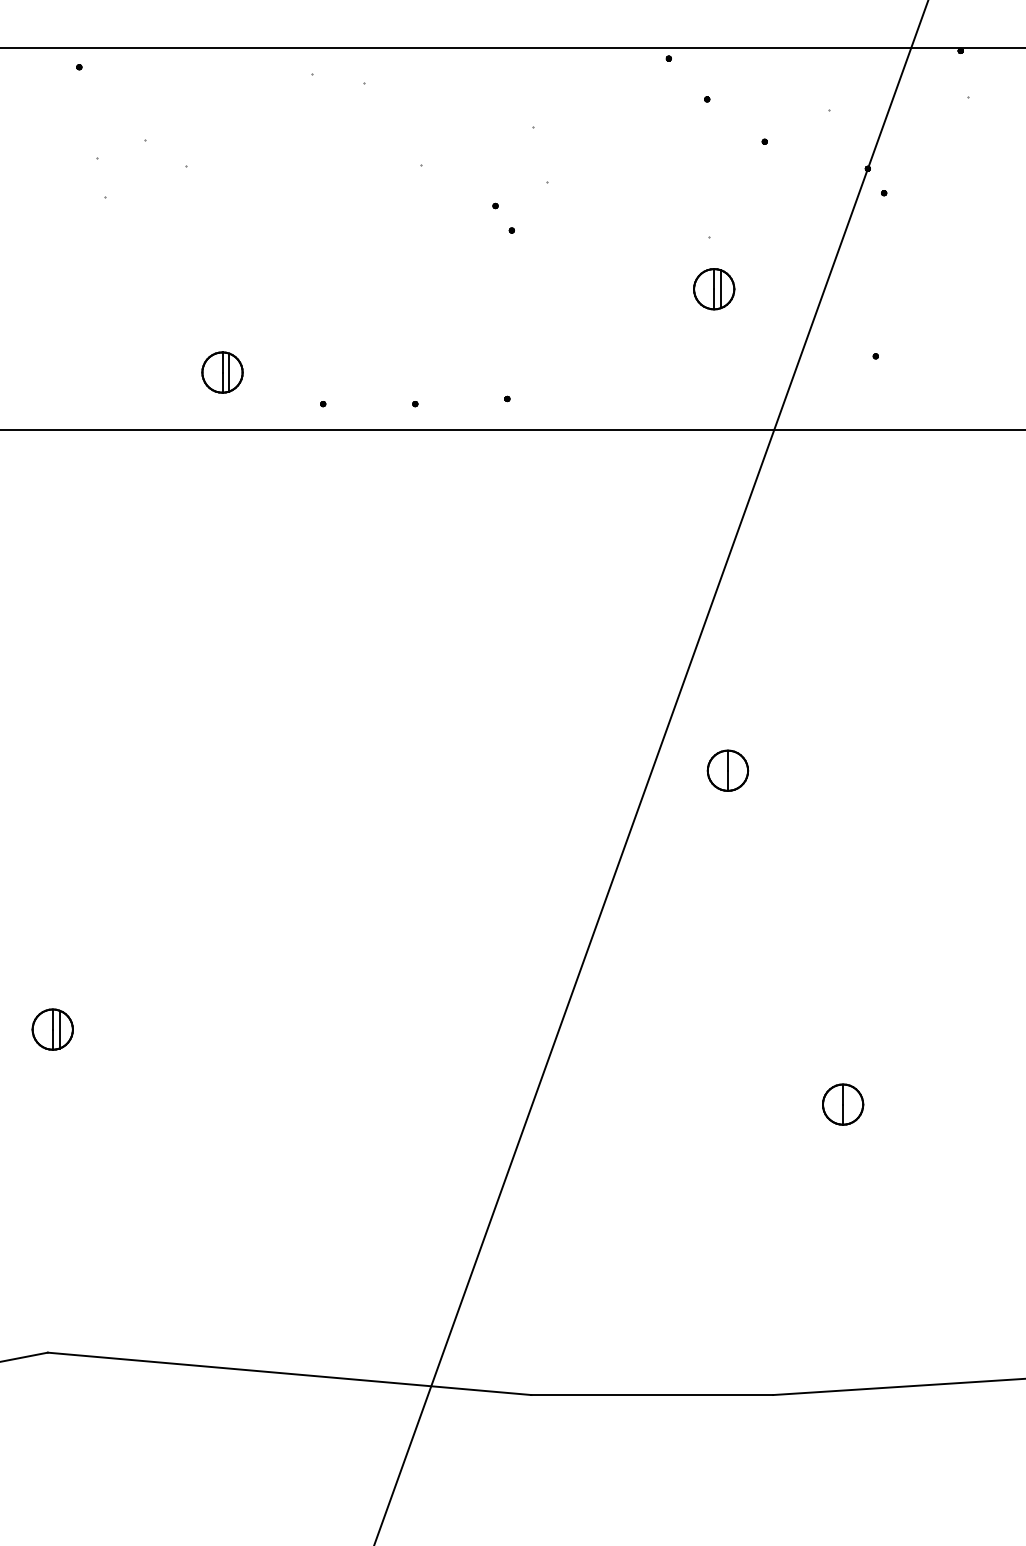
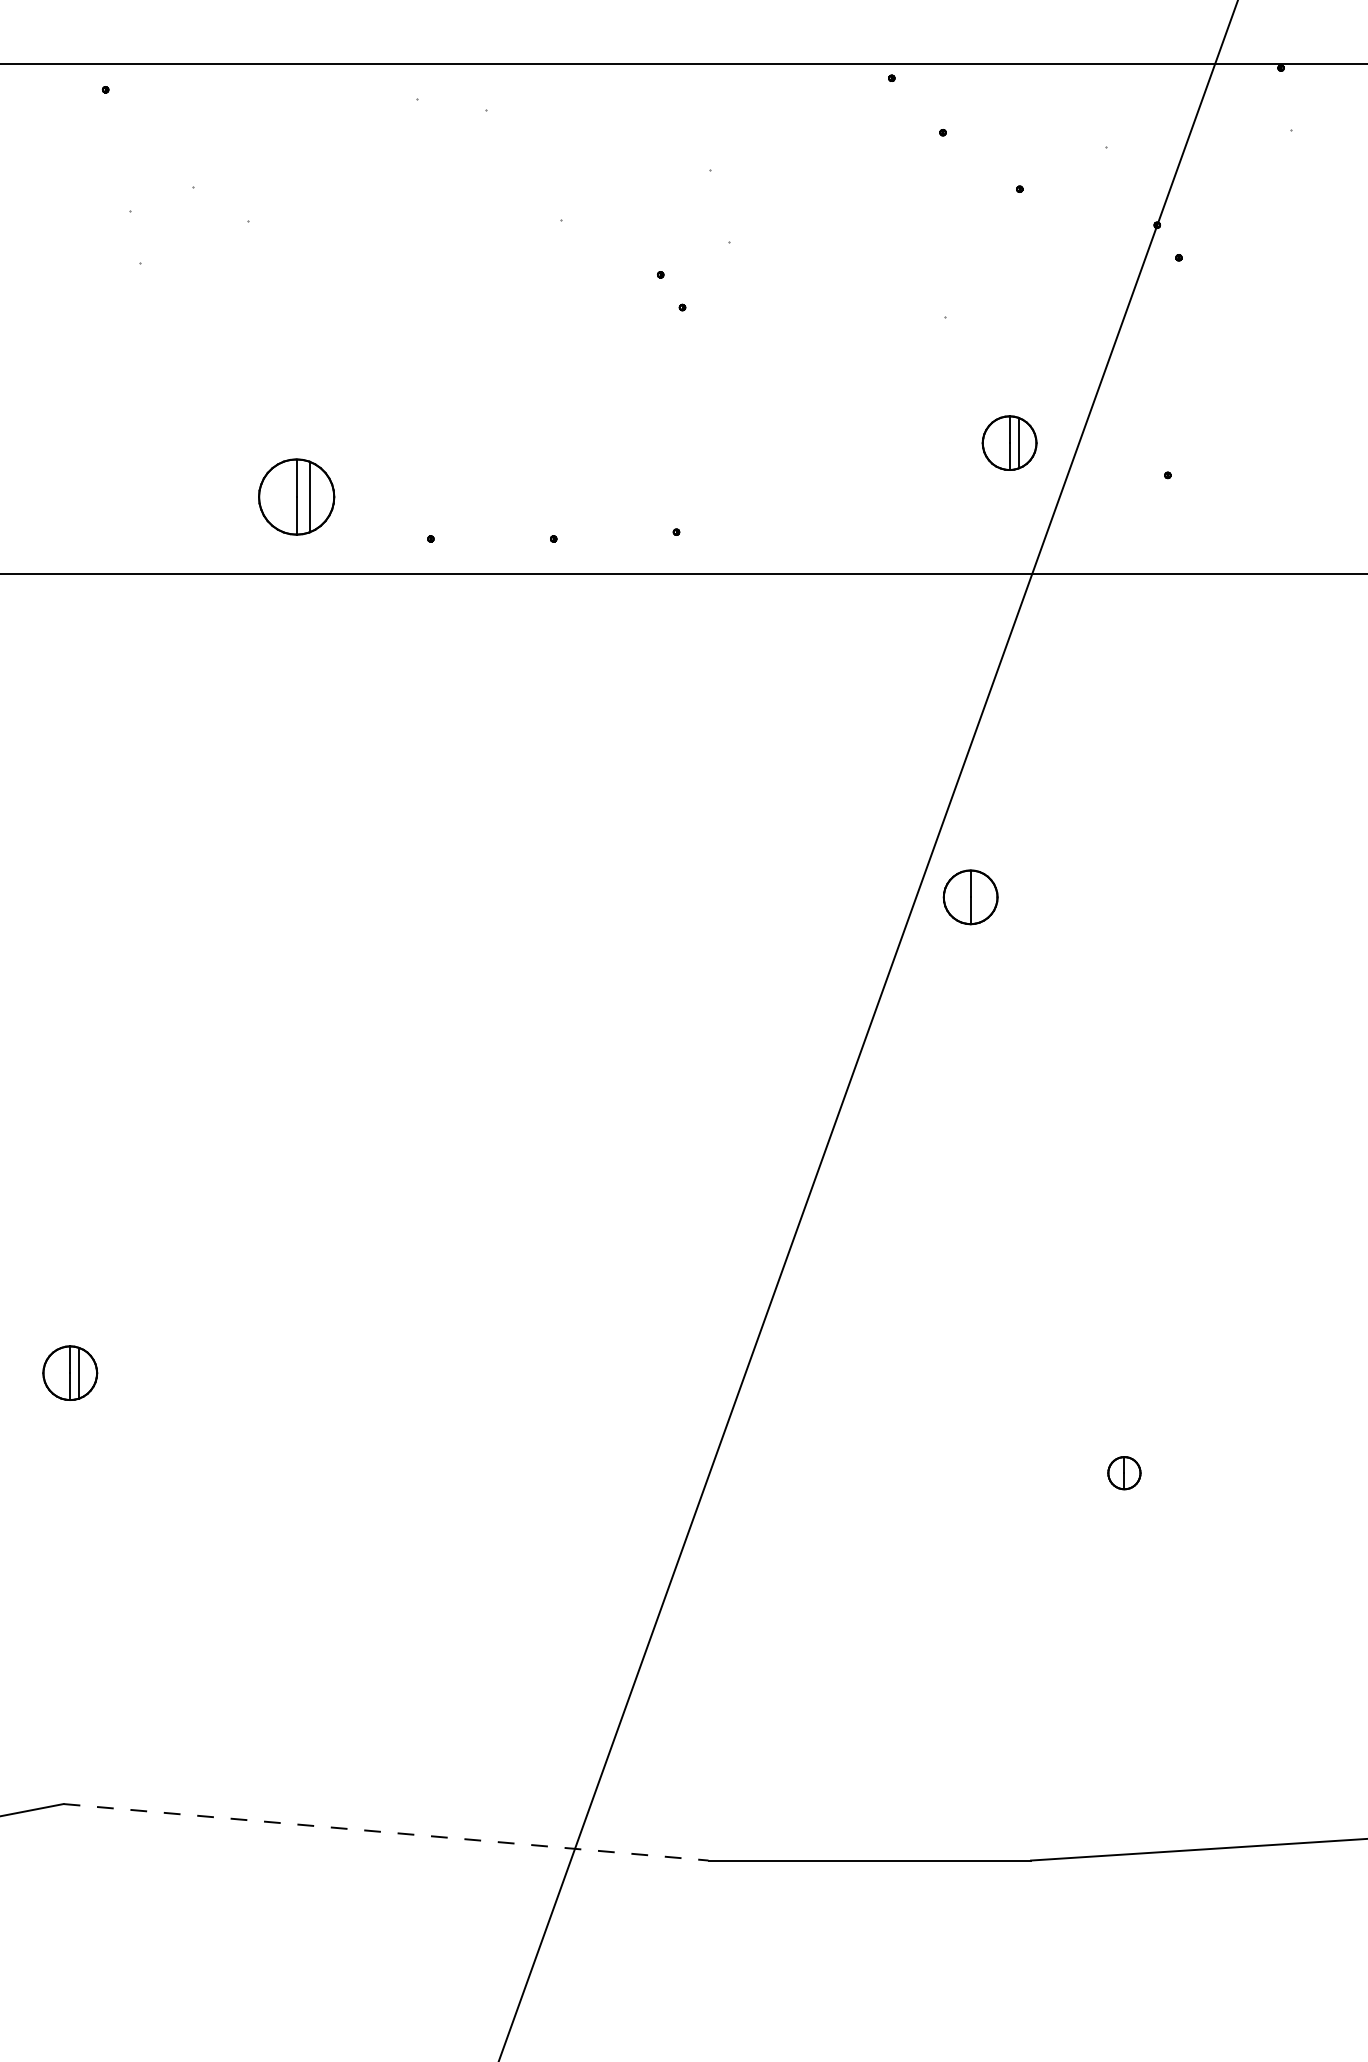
part: (714, 289) -> (1010, 443), moved
part: (222, 372) -> (296, 496), size x1.4
part: (727, 770) -> (970, 896), moved
part: (843, 1104) -> (1124, 1473), size x0.6
line: (289, 1373) -> (385, 1831), solid -> dashed

